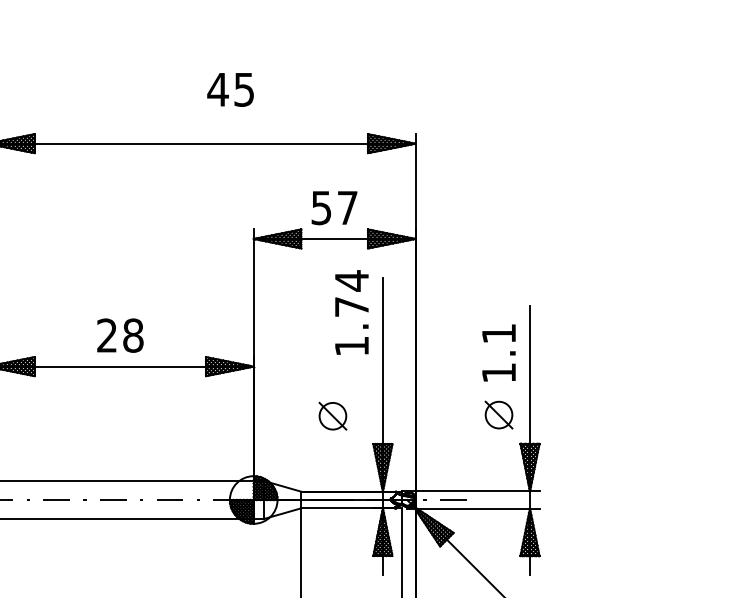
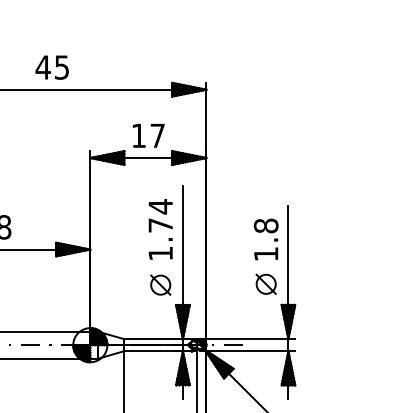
text: (230, 89) -> (52, 67), moved
text: (321, 208) -> (138, 136), 57 -> 17
text: (351, 312) -> (160, 229), moved
text: (498, 333) -> (265, 225), 1.1 -> 1.8
part: (332, 415) -> (160, 284), moved

